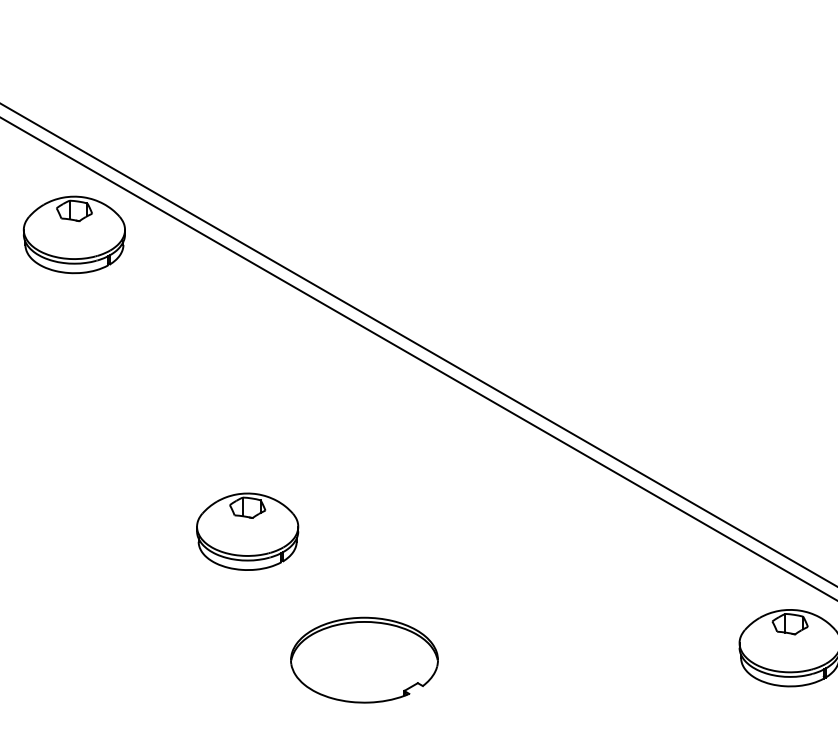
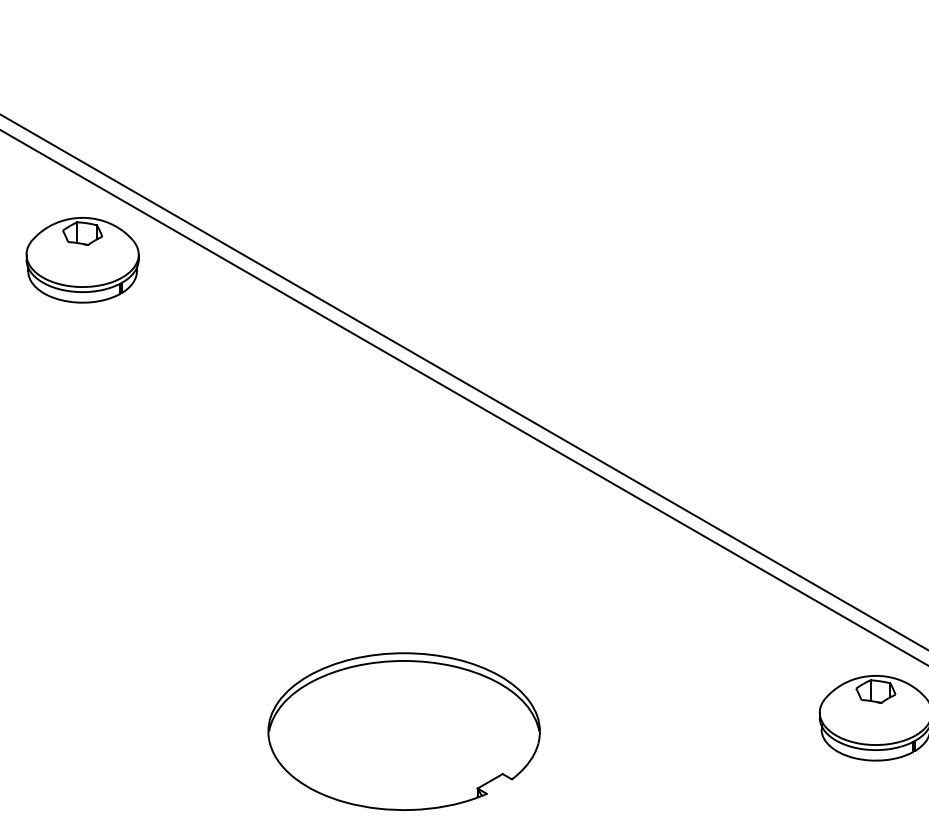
part: (247, 532) -> (274, 589), removed
part: (363, 660) -> (403, 731), size x1.67

